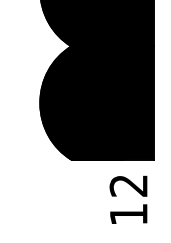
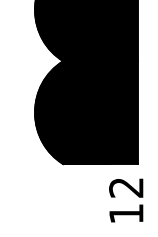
text: (128, 199) -> (126, 200), moved

